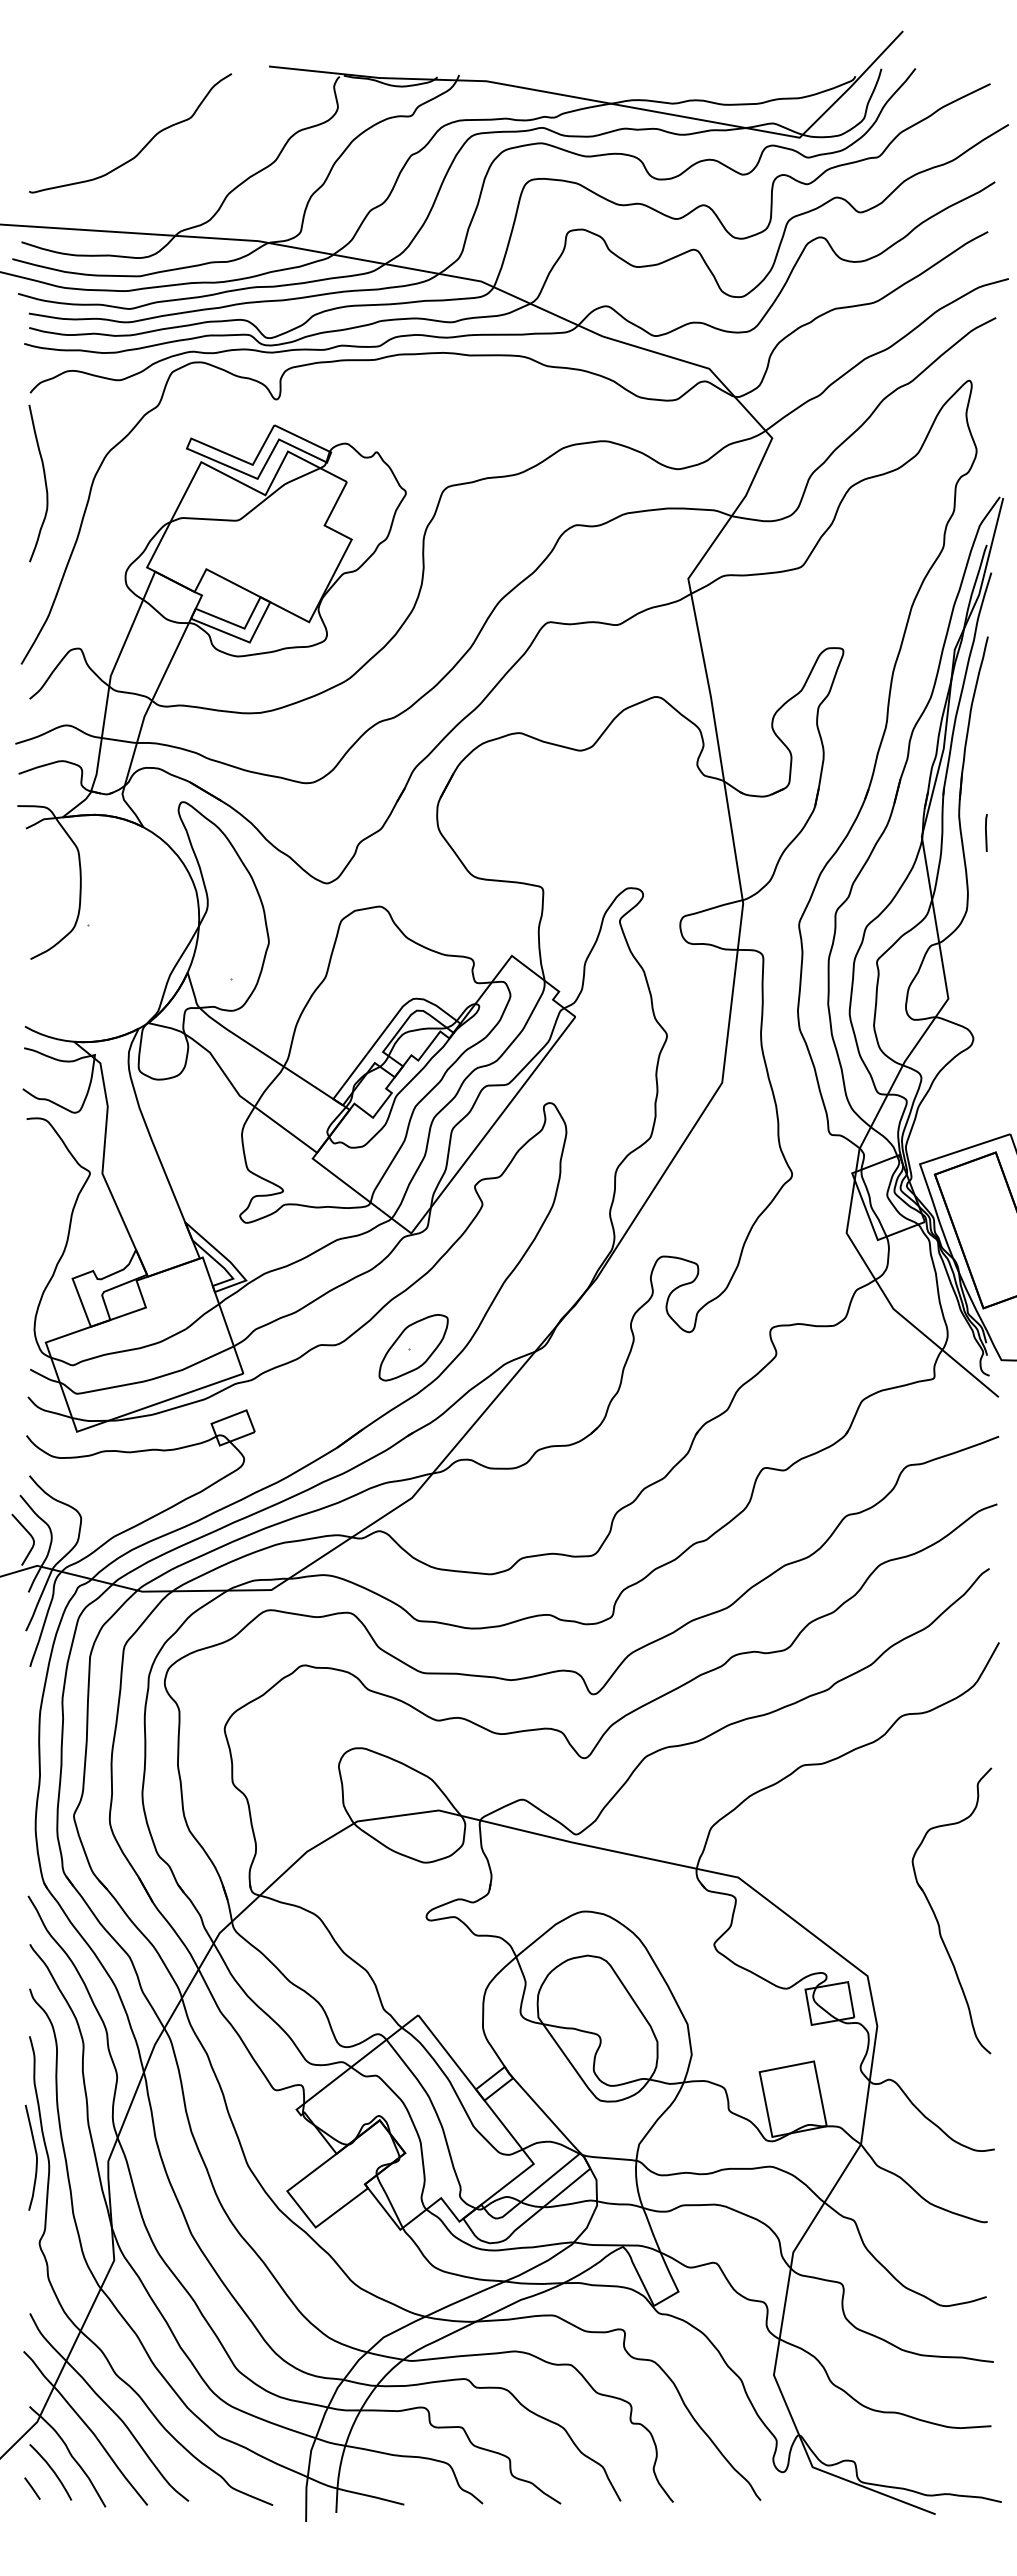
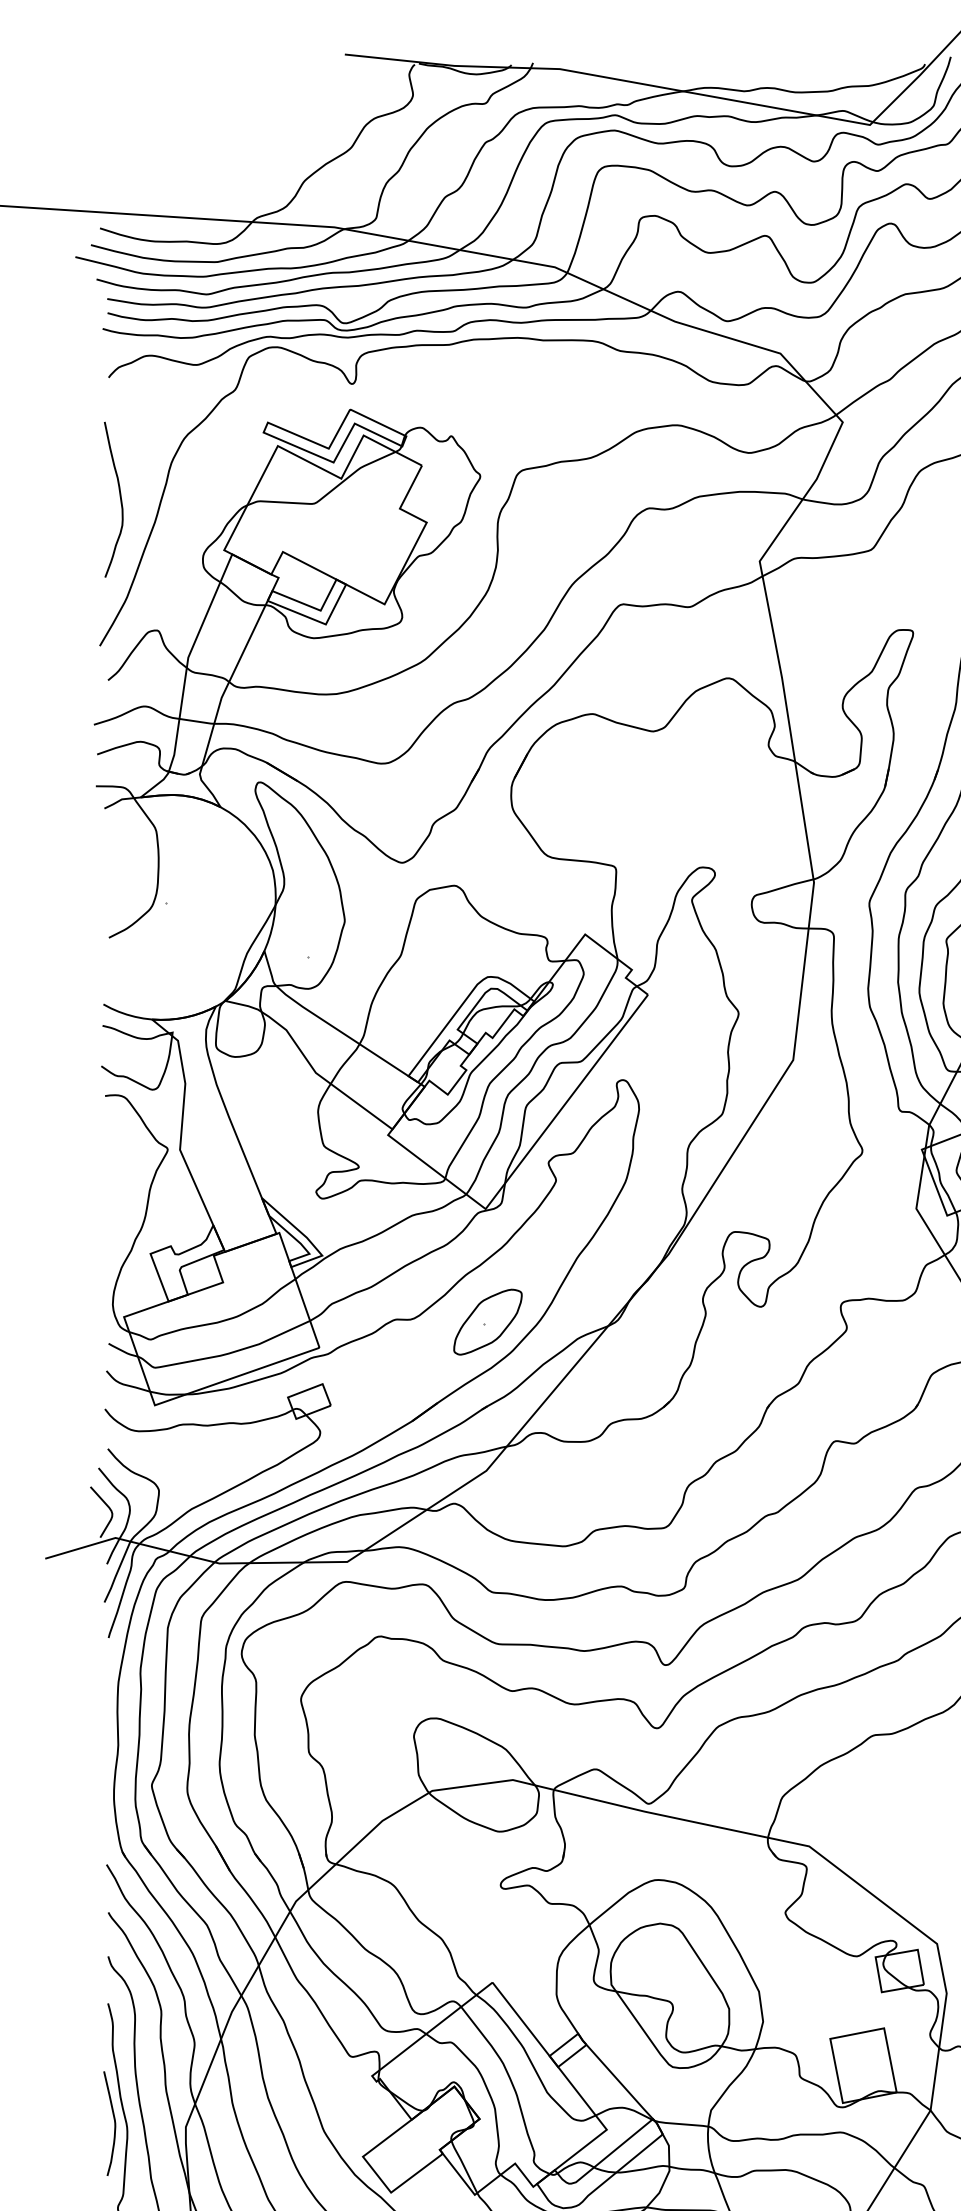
curve: (143, 146) -> (220, 133), removed
curve: (44, 482) -> (119, 498), moved

